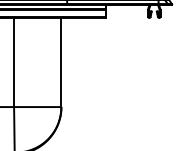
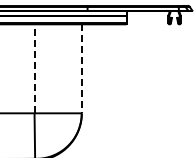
line: (14, 62) -> (34, 68), solid -> dashed
line: (61, 63) -> (81, 69), solid -> dashed

